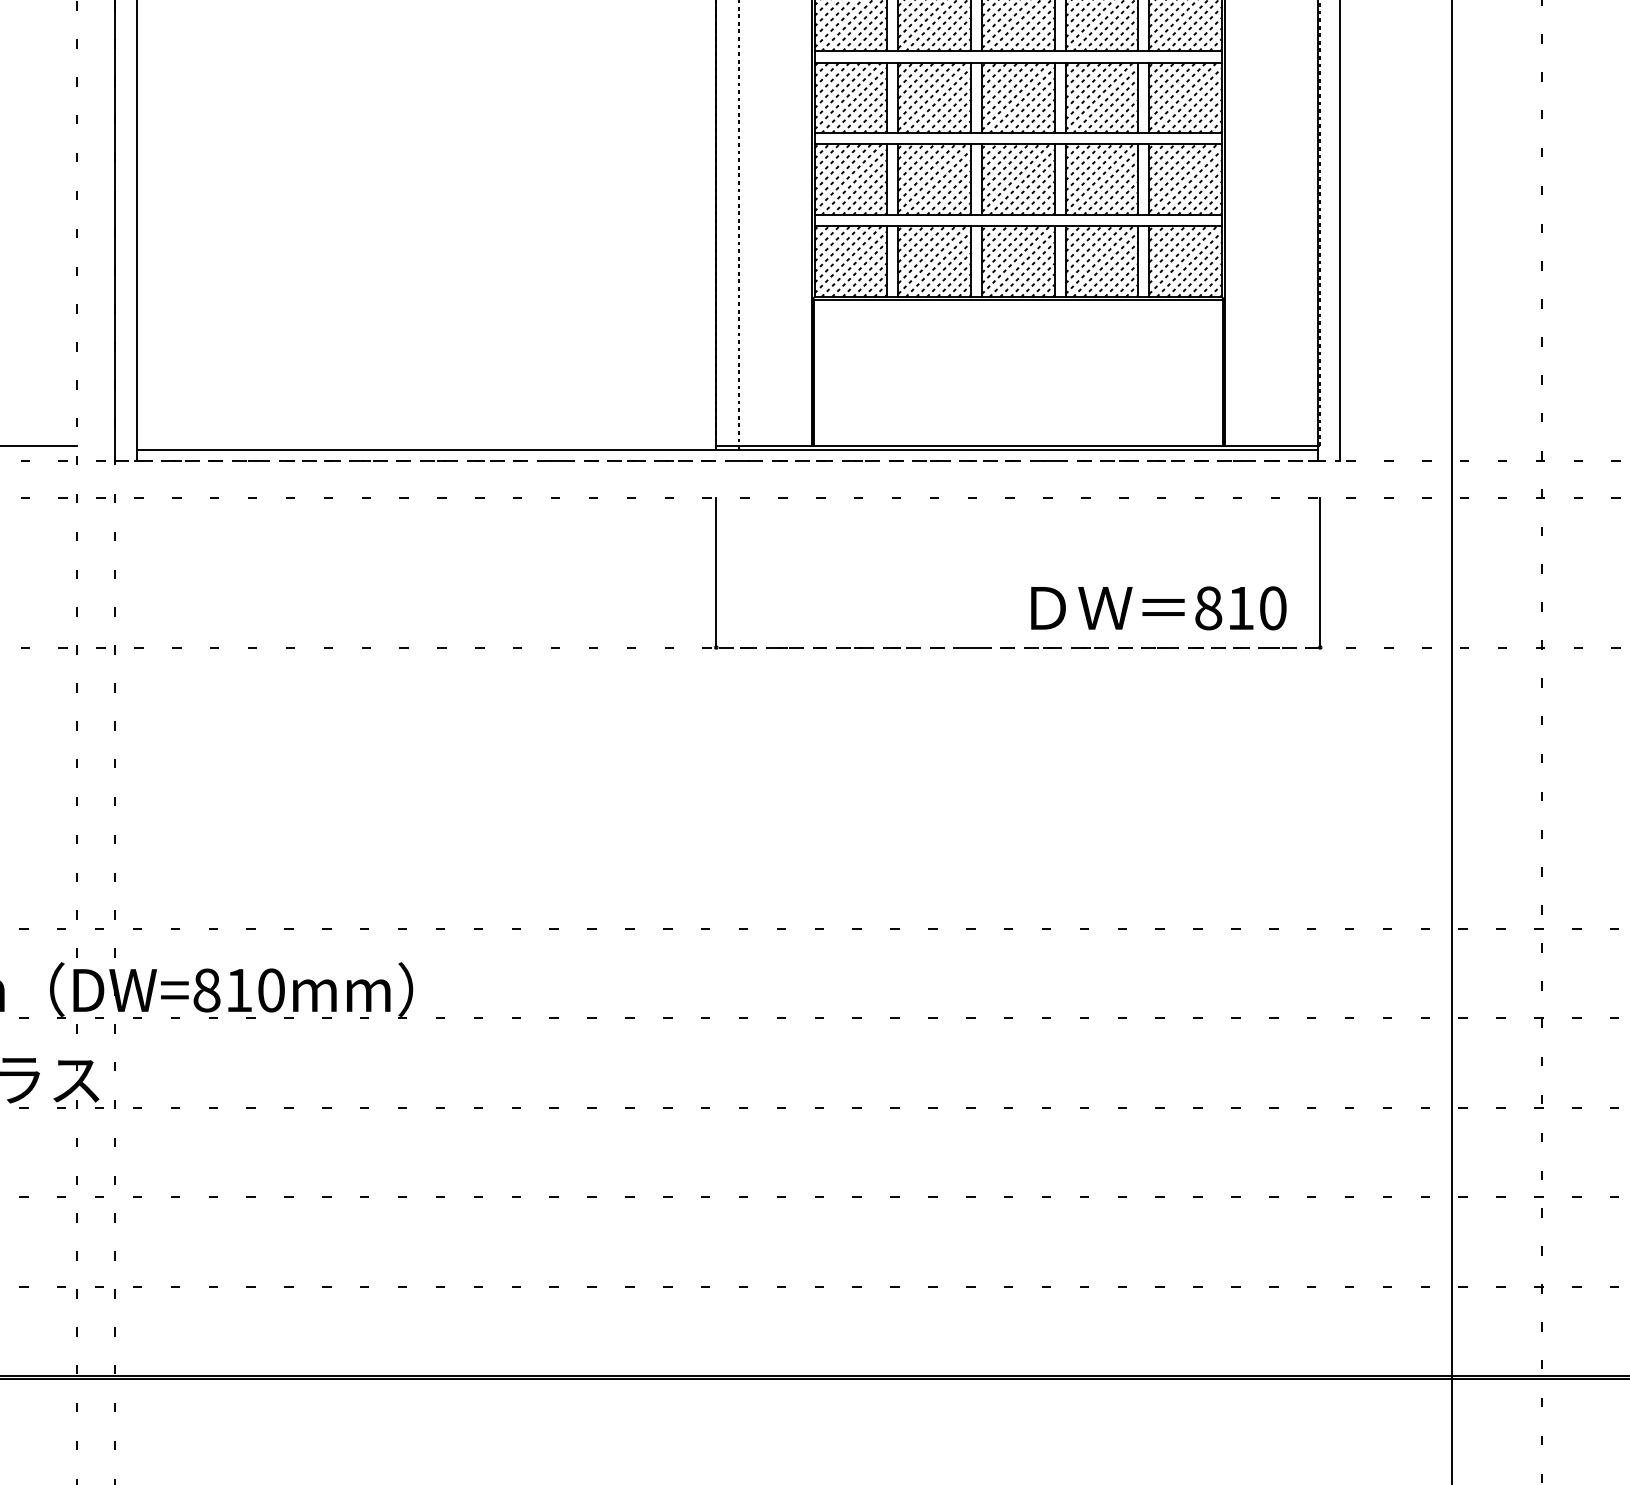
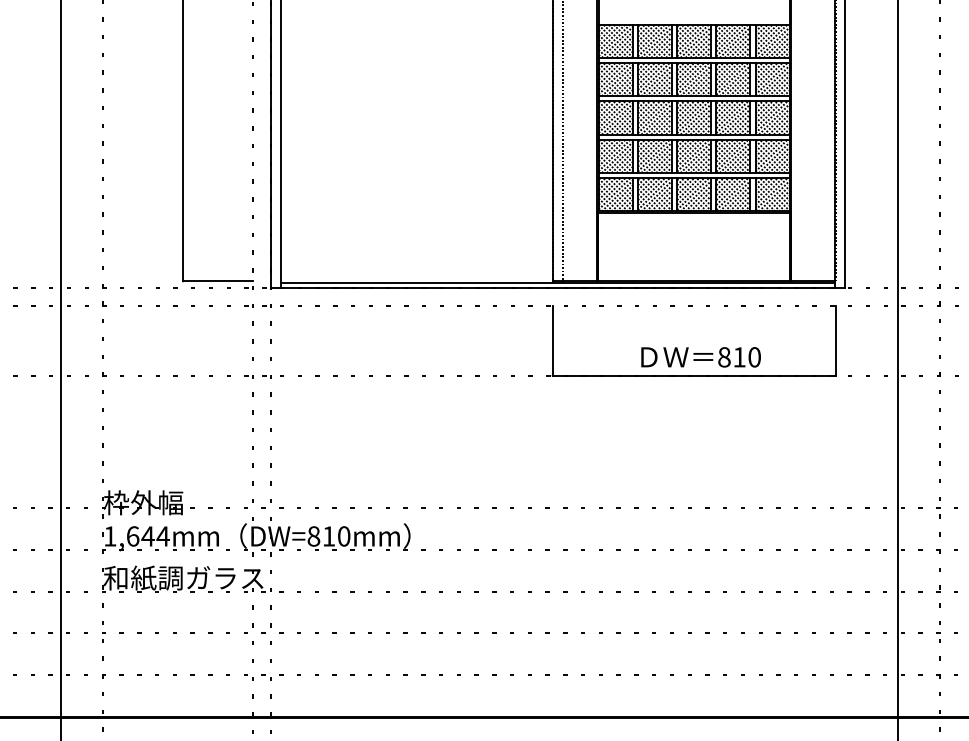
line: (728, 461) -> (558, 288), dashed -> solid
text: (1157, 608) -> (700, 357), moved
line: (1018, 647) -> (694, 375), dashed -> solid

